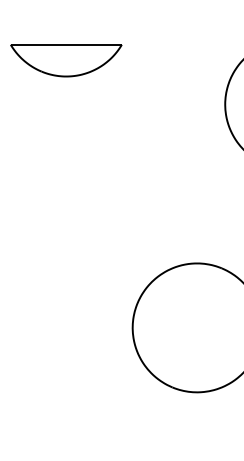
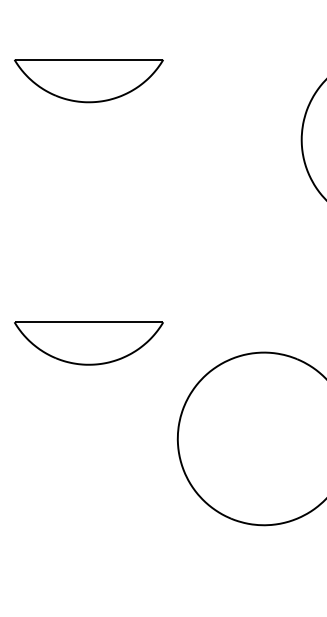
part: (66, 256) -> (89, 343), added

